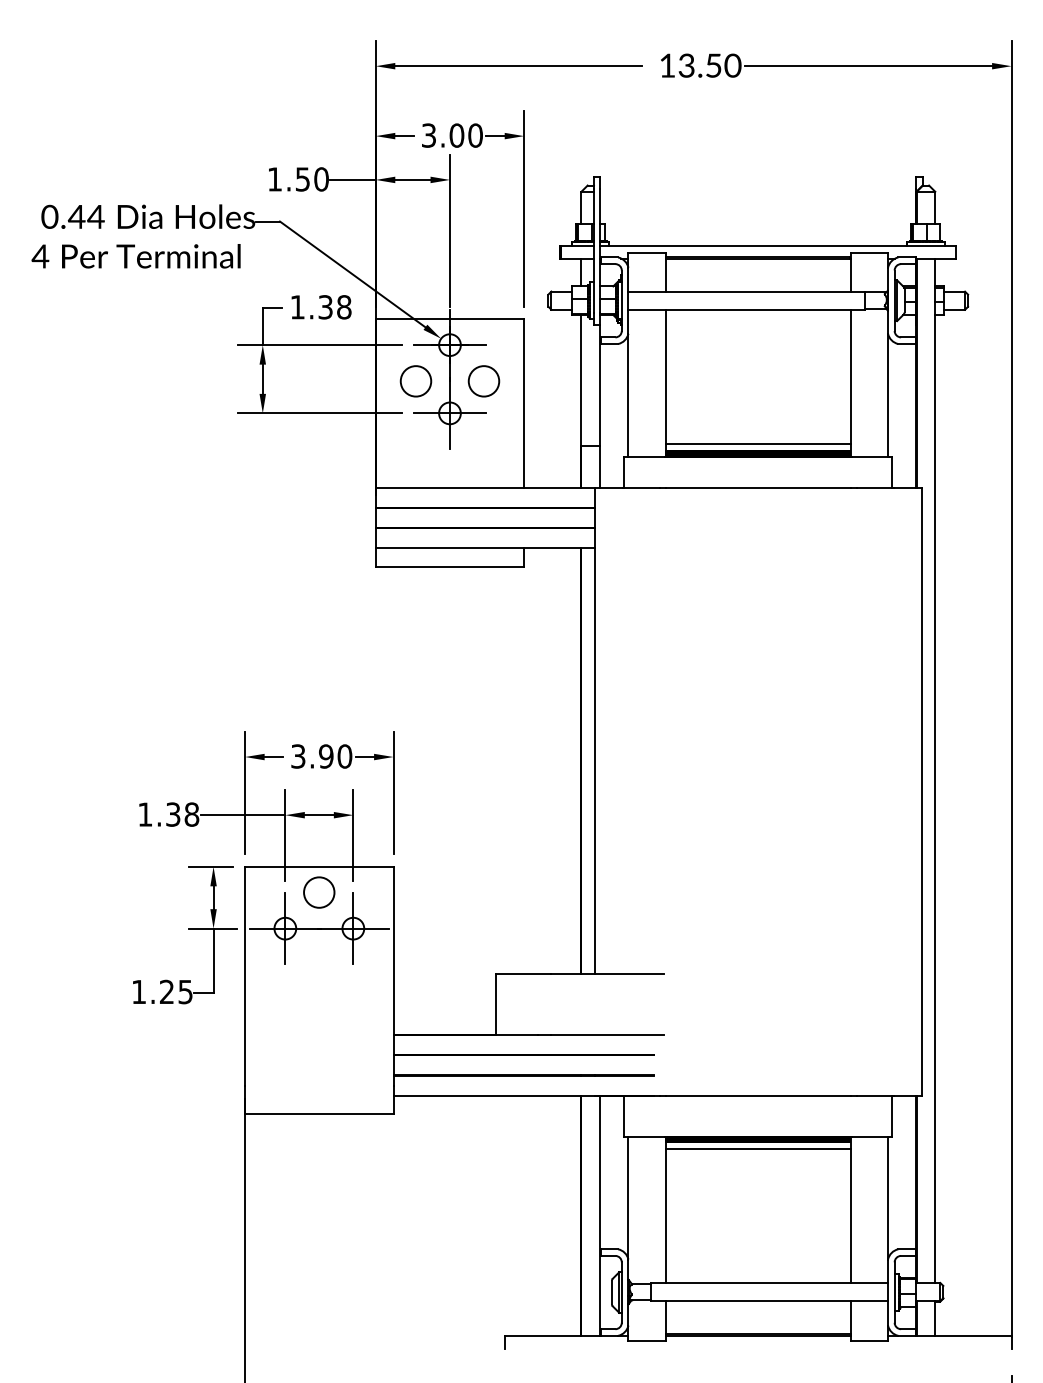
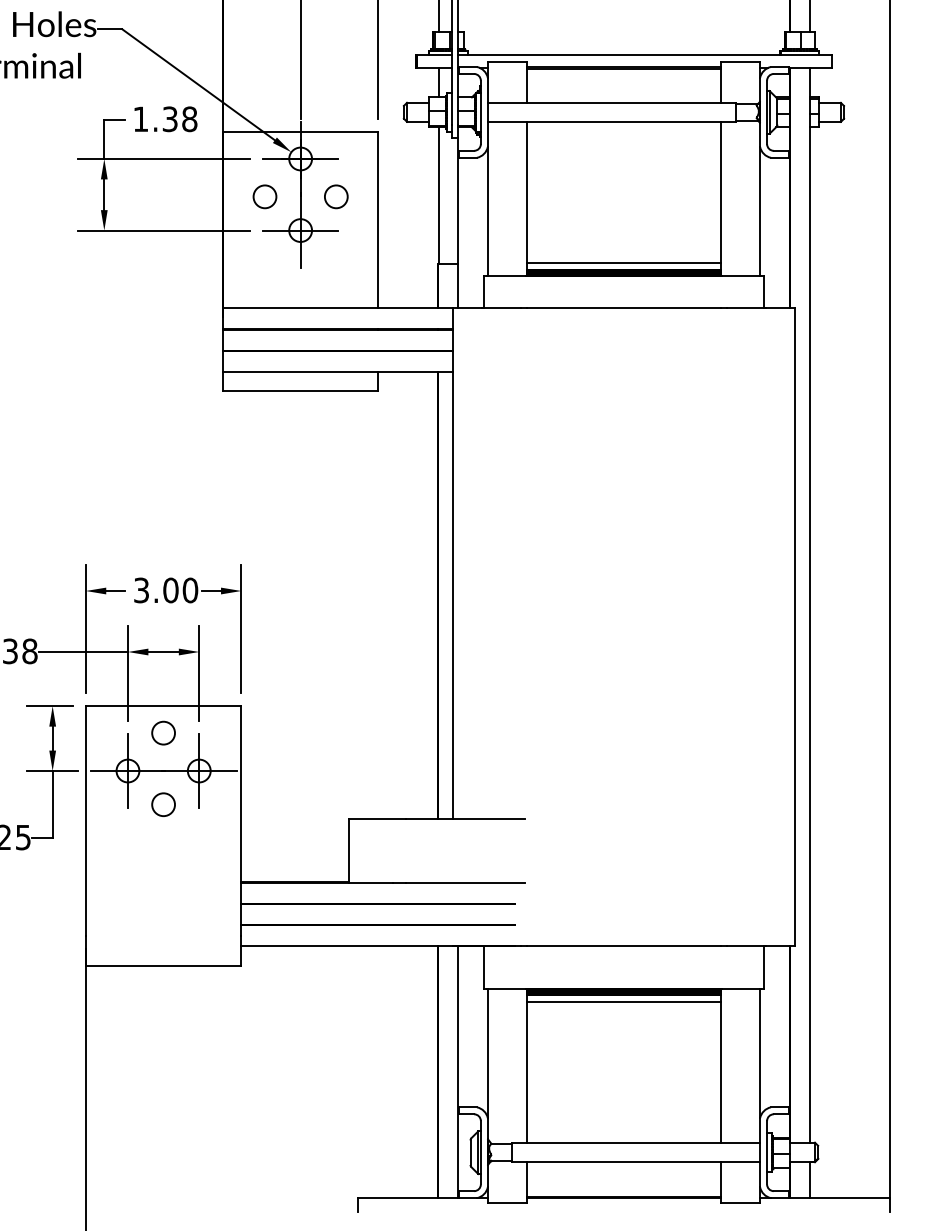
circle: (415, 380) -> (264, 196), size x0.71
circle: (483, 380) -> (335, 196), size x0.71
text: (326, 756) -> (171, 590), 3.90 -> 3.00
circle: (319, 892) -> (163, 733), size x0.71
circle: (319, 960) -> (163, 804), added

